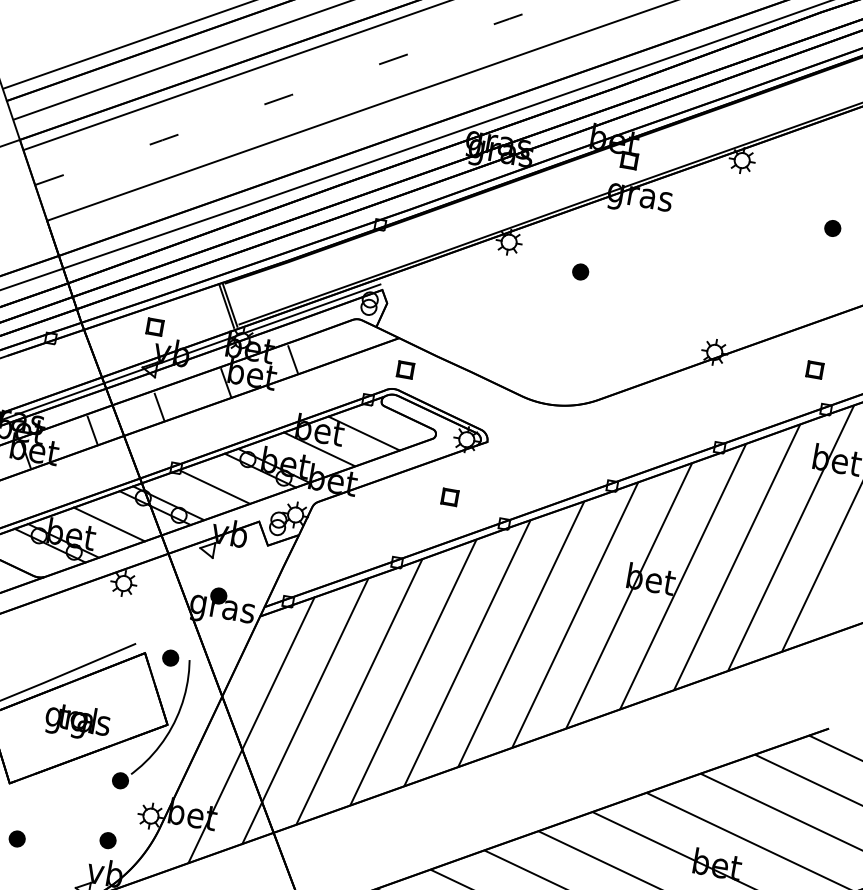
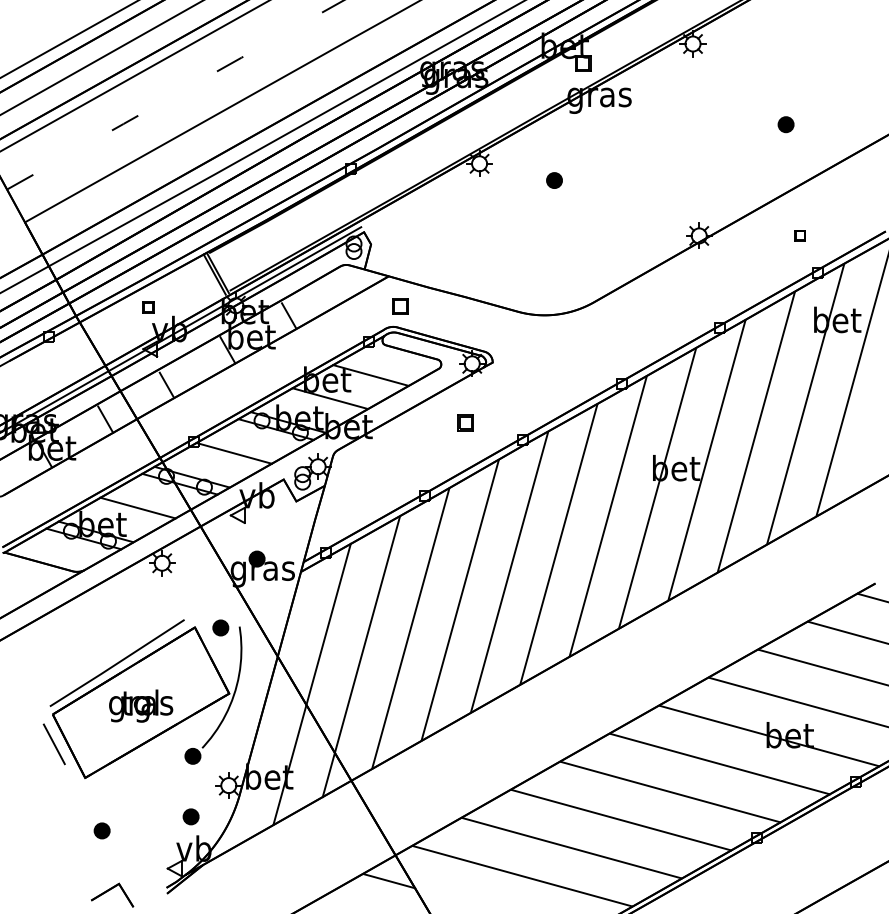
part: (832, 228) -> (785, 124), moved
part: (154, 327) -> (148, 307), size x0.7
part: (815, 369) -> (800, 235), size x0.7

